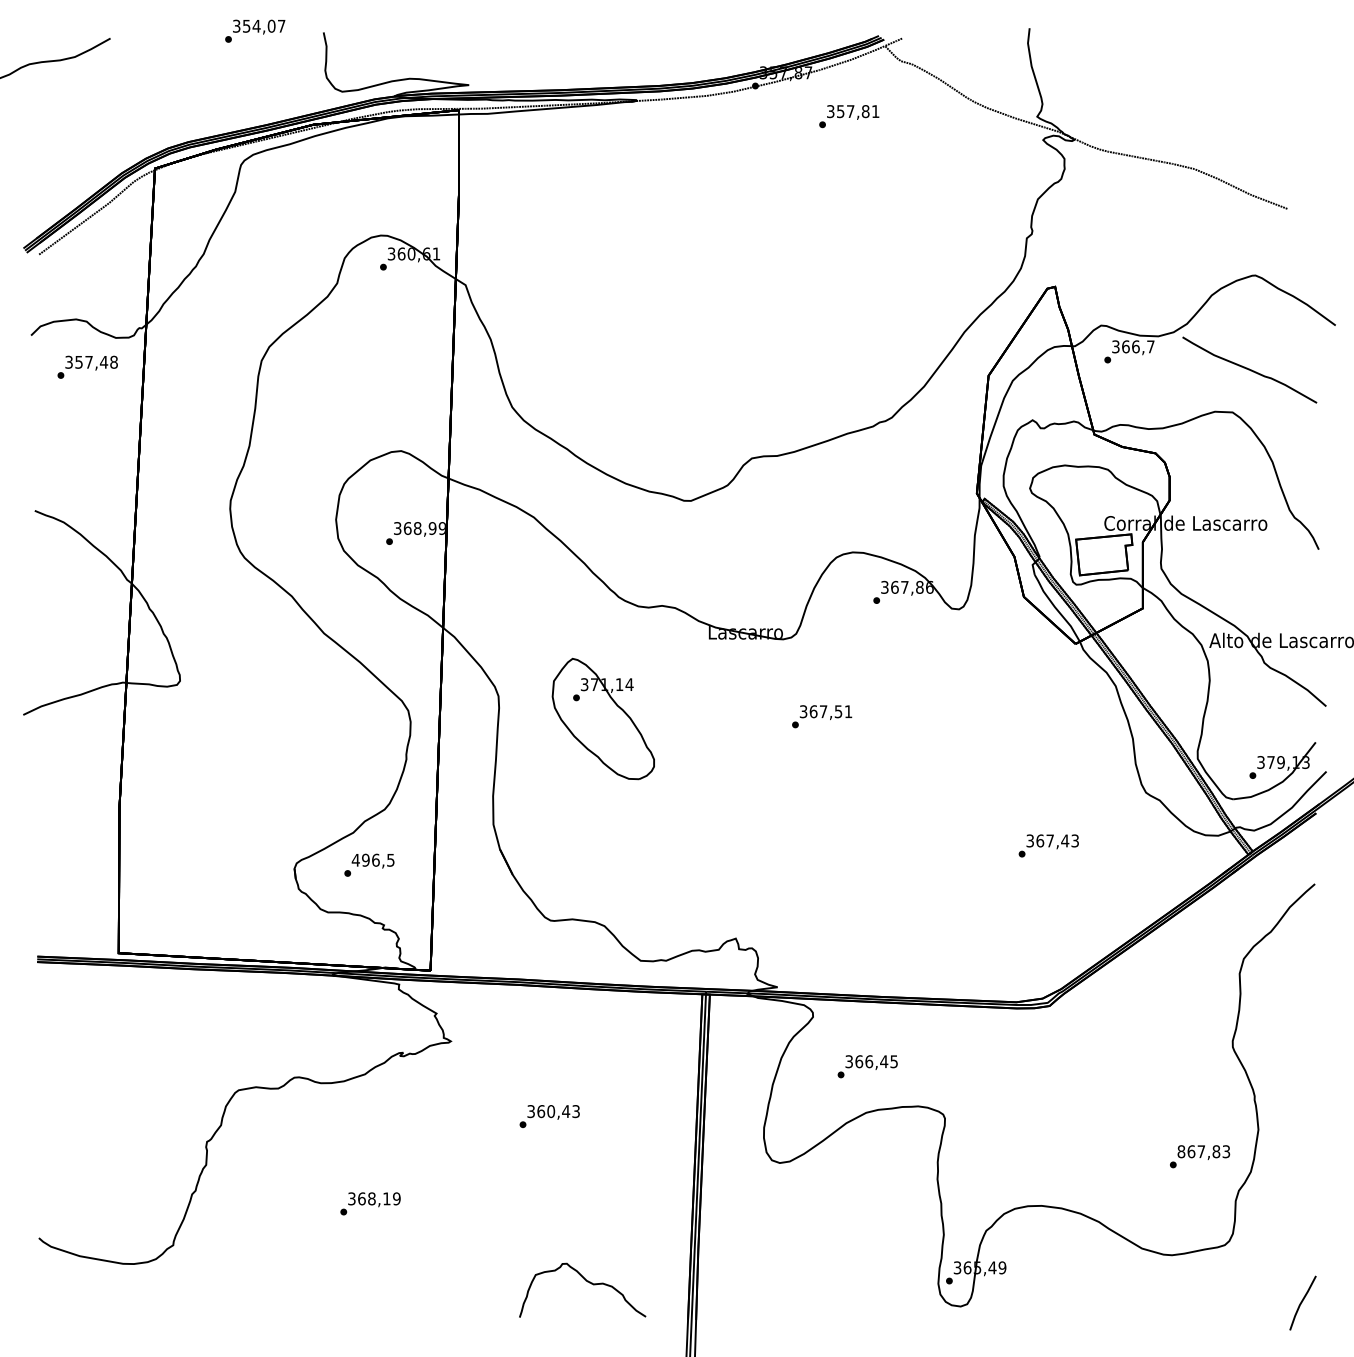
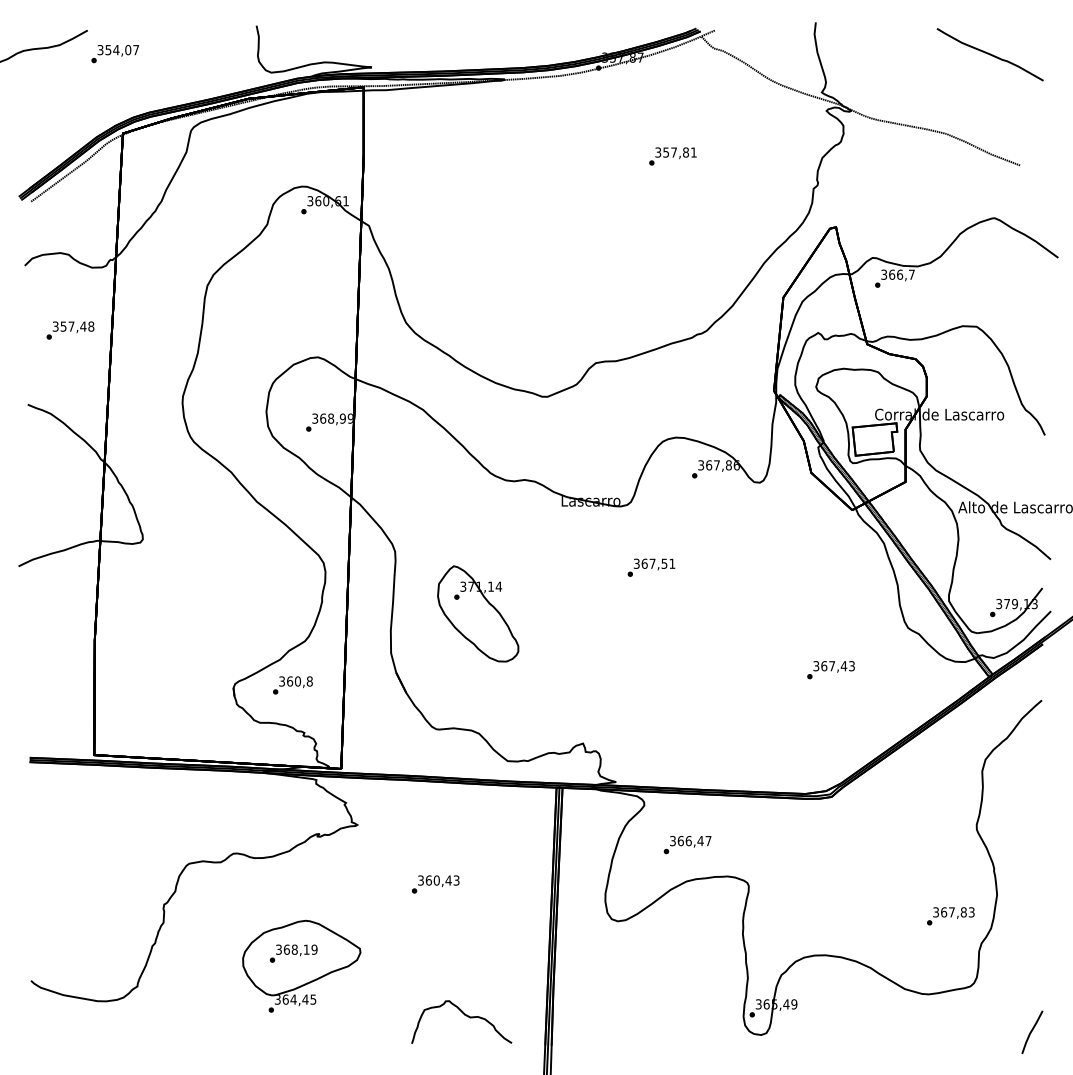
text: (255, 30) -> (115, 53), moved
text: (849, 116) -> (673, 156), moved
text: (87, 366) -> (70, 329), moved
curve: (1249, 369) -> (990, 54), moved
part: (602, 718) -> (477, 613), moved
text: (372, 859) -> (295, 680), 496,5 -> 360,8
text: (893, 1061) -> (708, 840), 366,45 -> 366,47
text: (1181, 1151) -> (936, 912), 867,83 -> 367,83
part: (380, 1219) -> (301, 966), added

